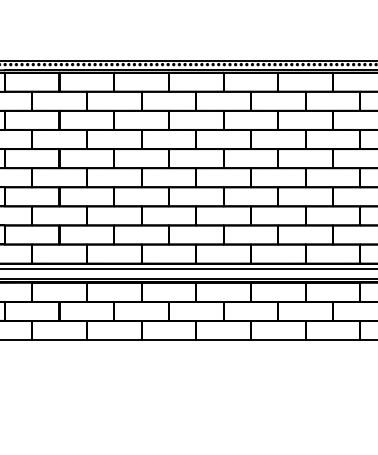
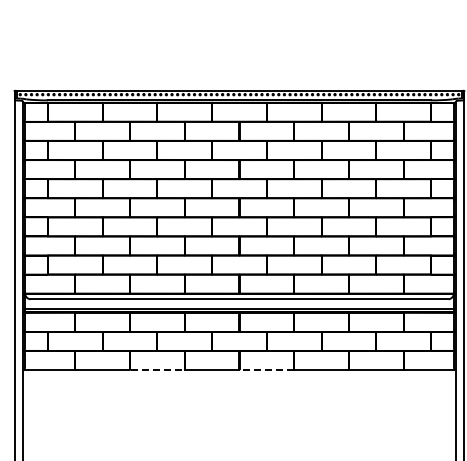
line: (114, 339) -> (157, 369), solid -> dashed
line: (223, 339) -> (266, 369), solid -> dashed

